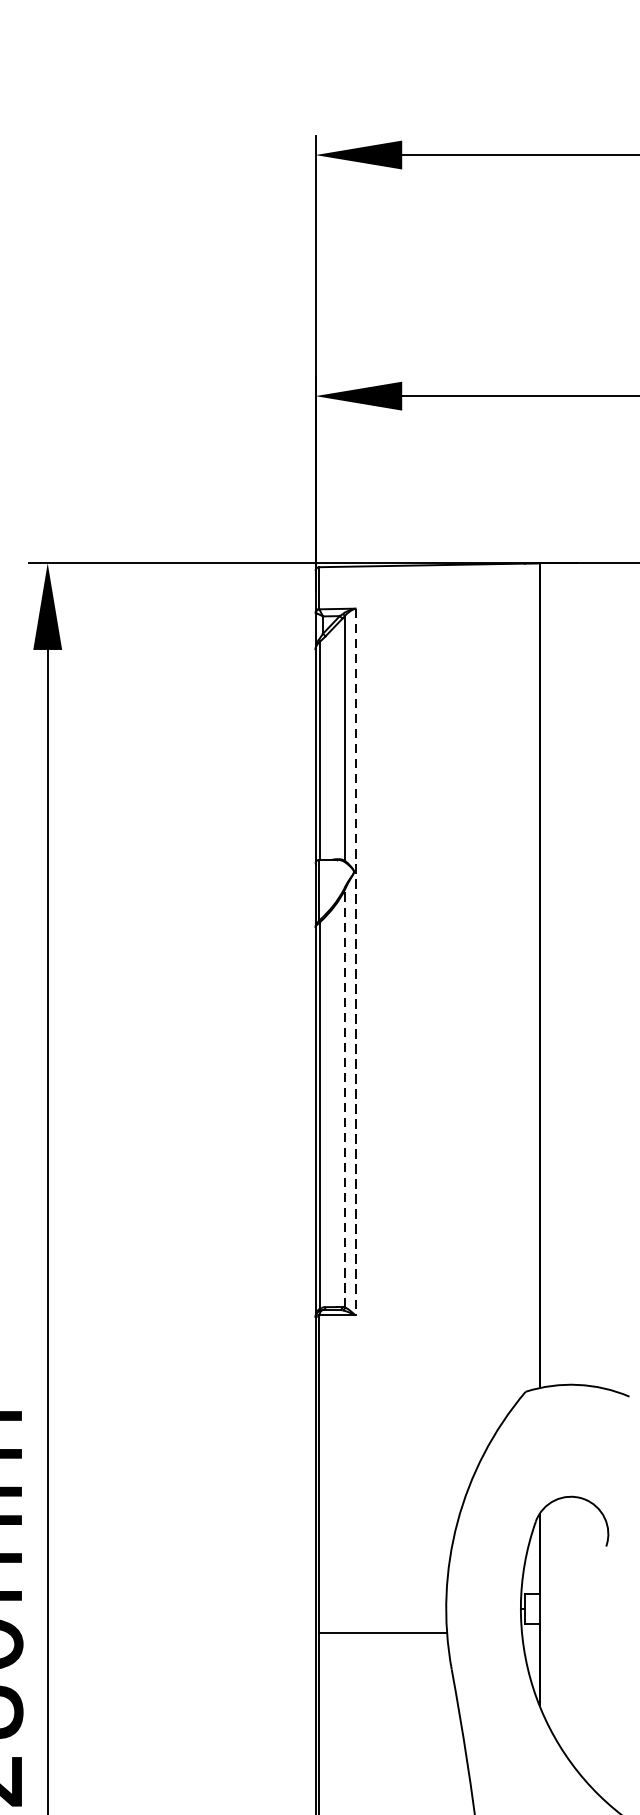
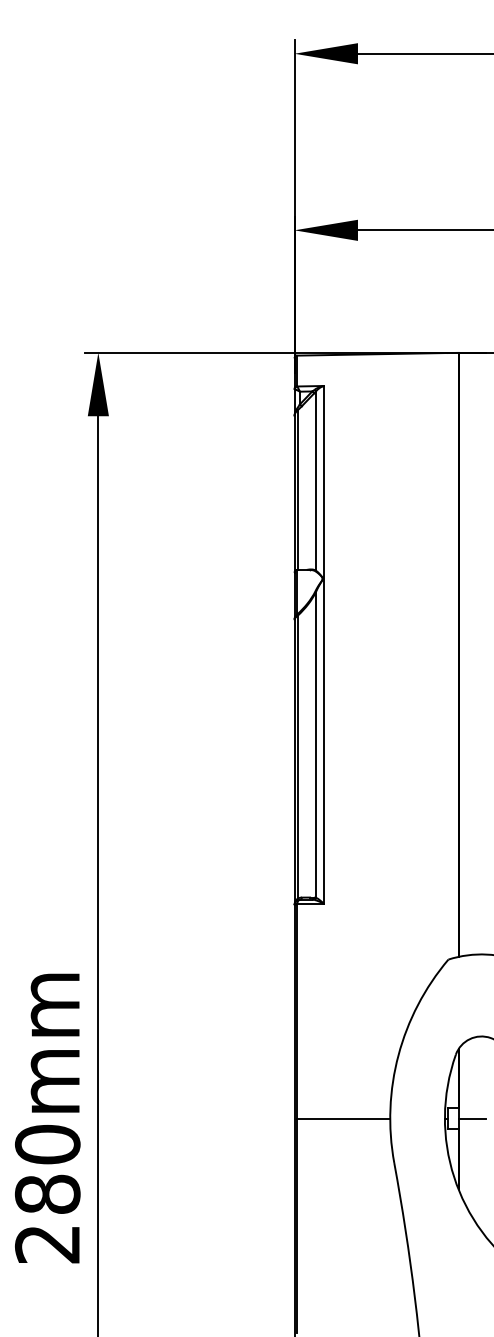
line: (355, 961) -> (323, 644), dashed -> solid
line: (345, 1098) -> (316, 744), dashed -> solid
line: (557, 1608) -> (471, 1118), added
line: (382, 1633) -> (343, 1118), moved

